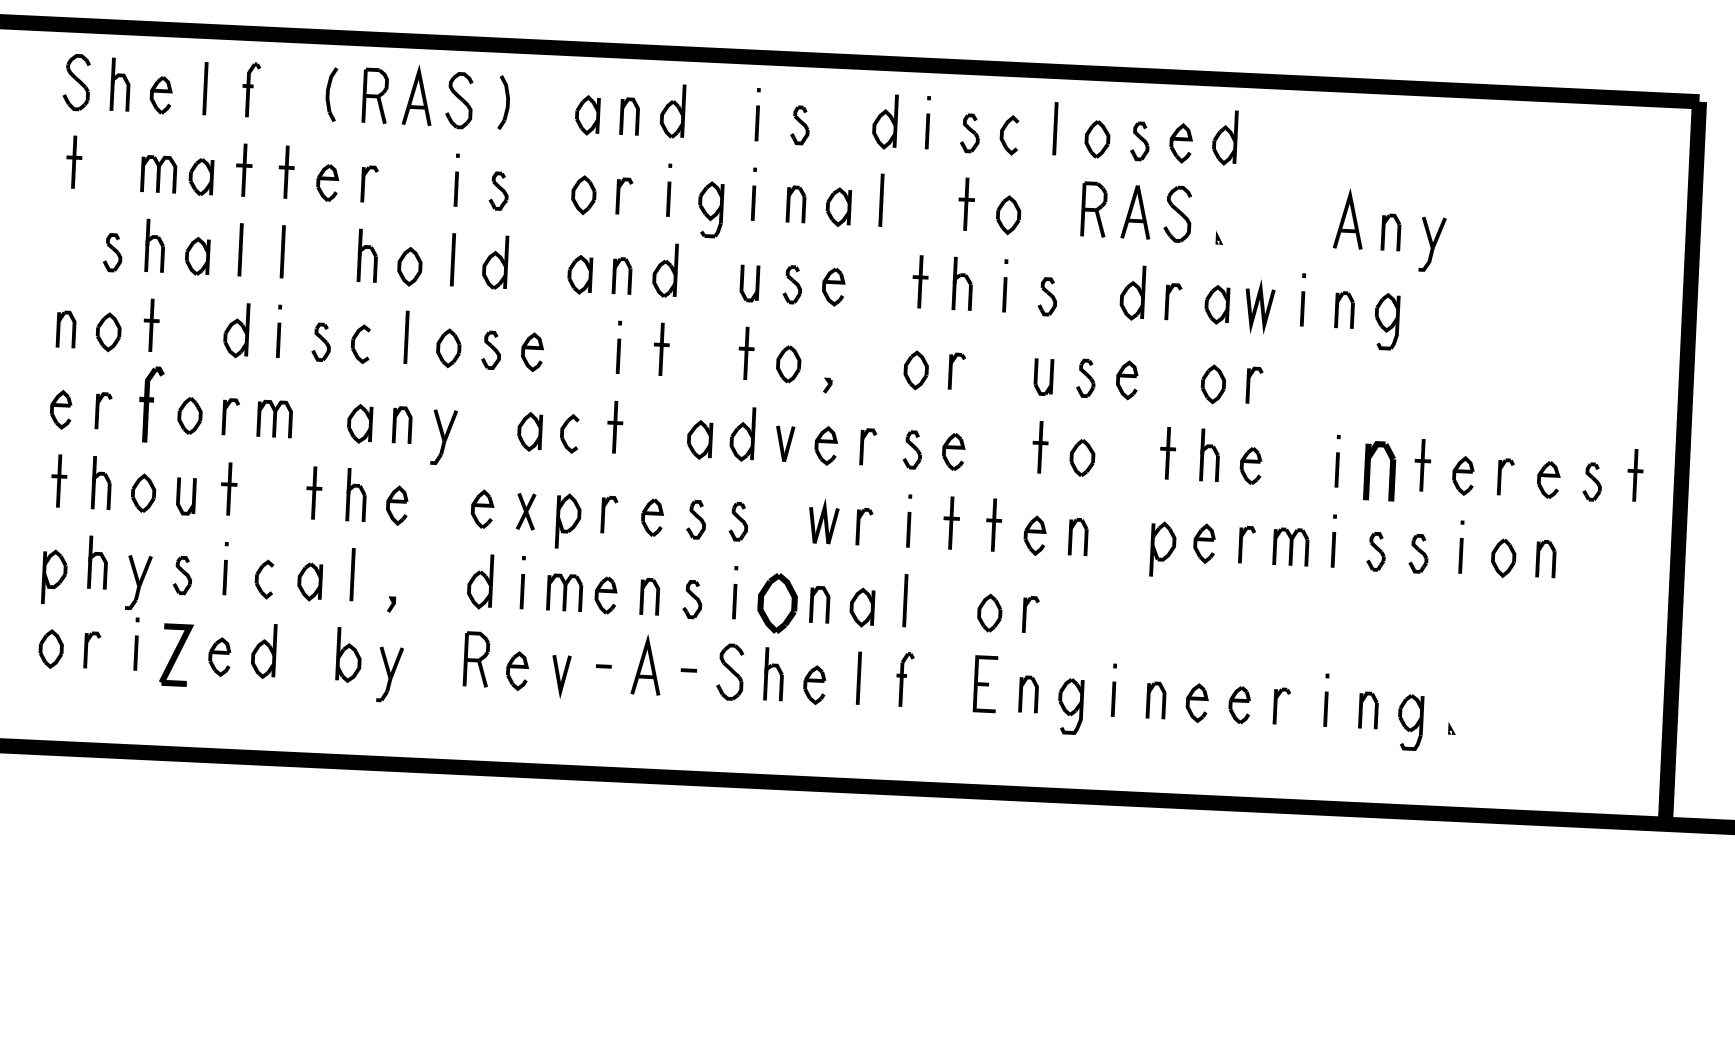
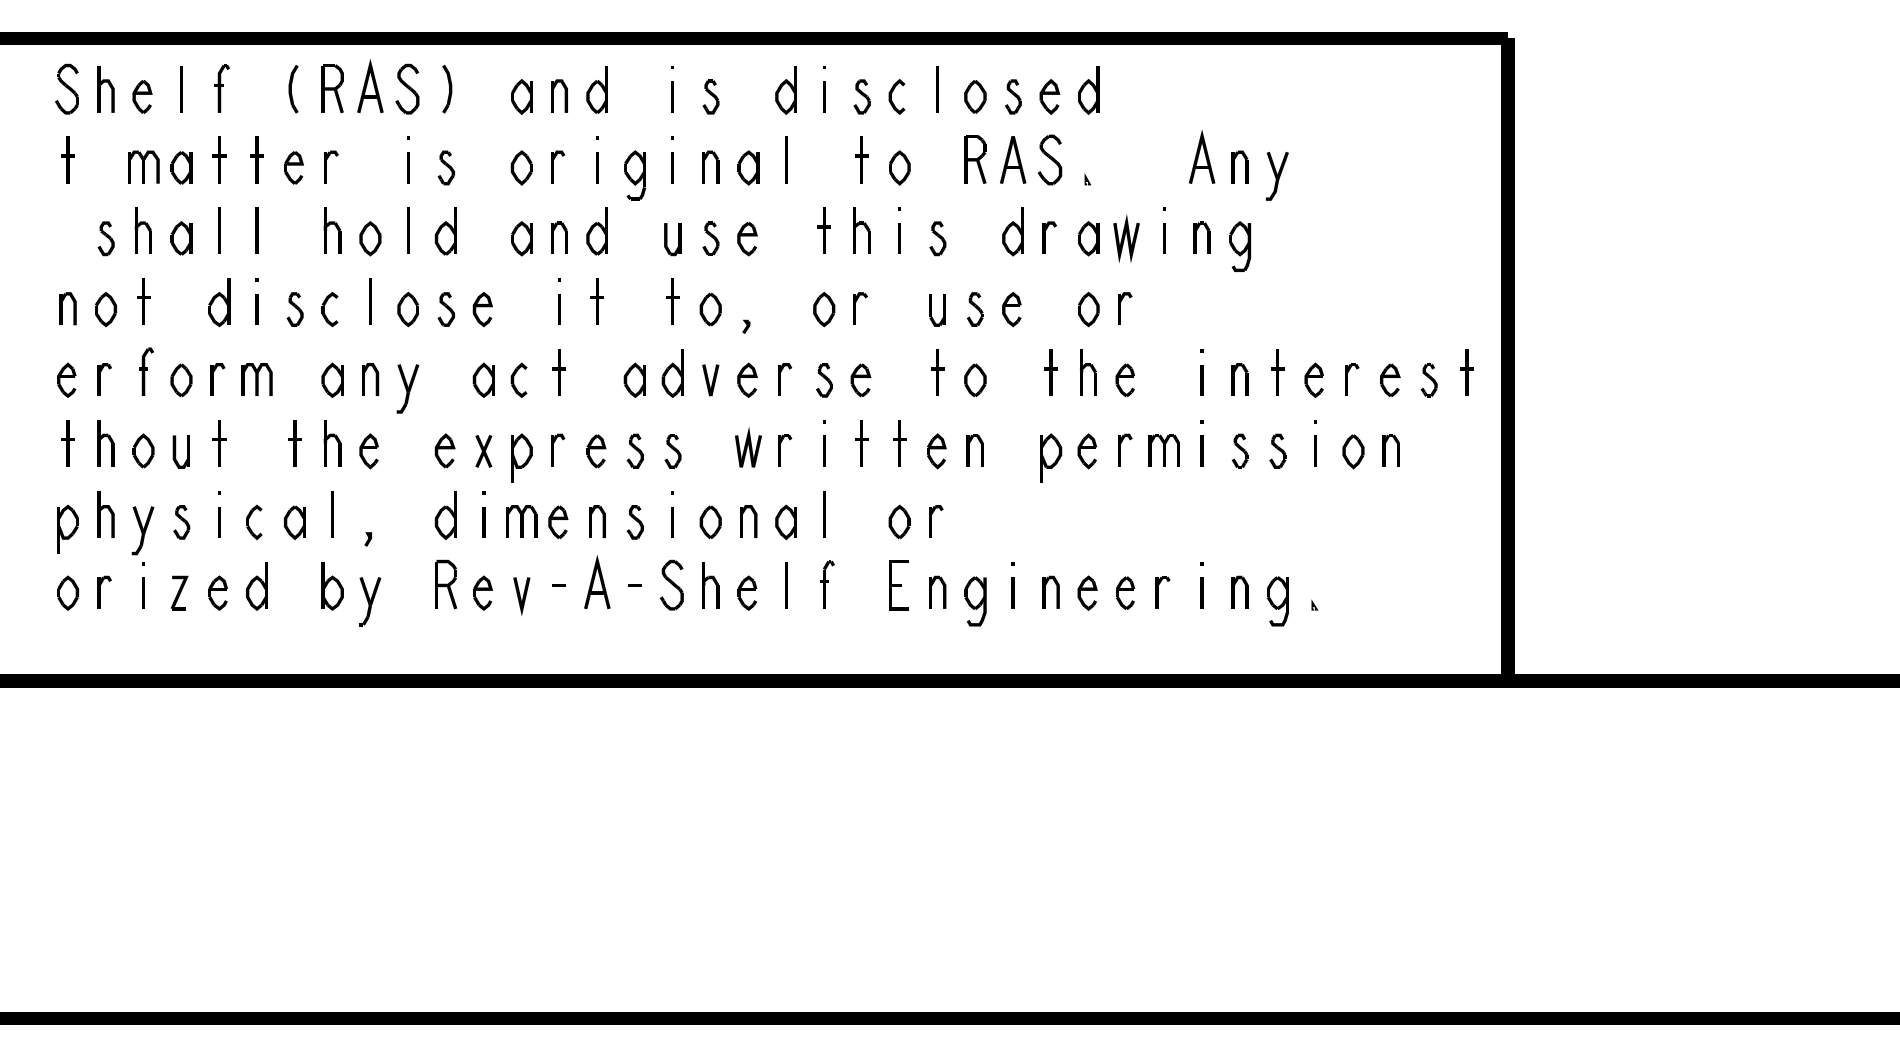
part: (151, 404) -> (146, 371), size x0.71
part: (1379, 471) -> (1239, 379), size x0.62
part: (777, 603) -> (710, 522), size x0.62
part: (176, 654) -> (179, 592), size x0.62

